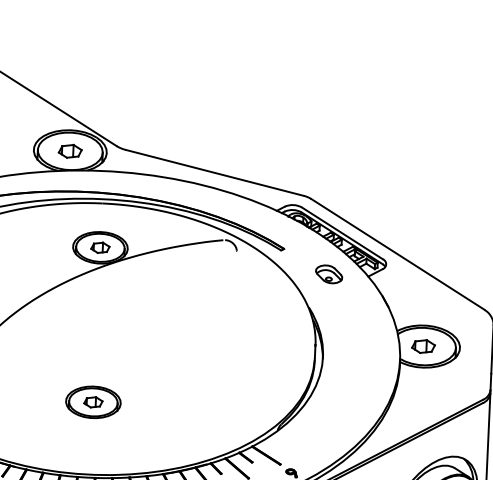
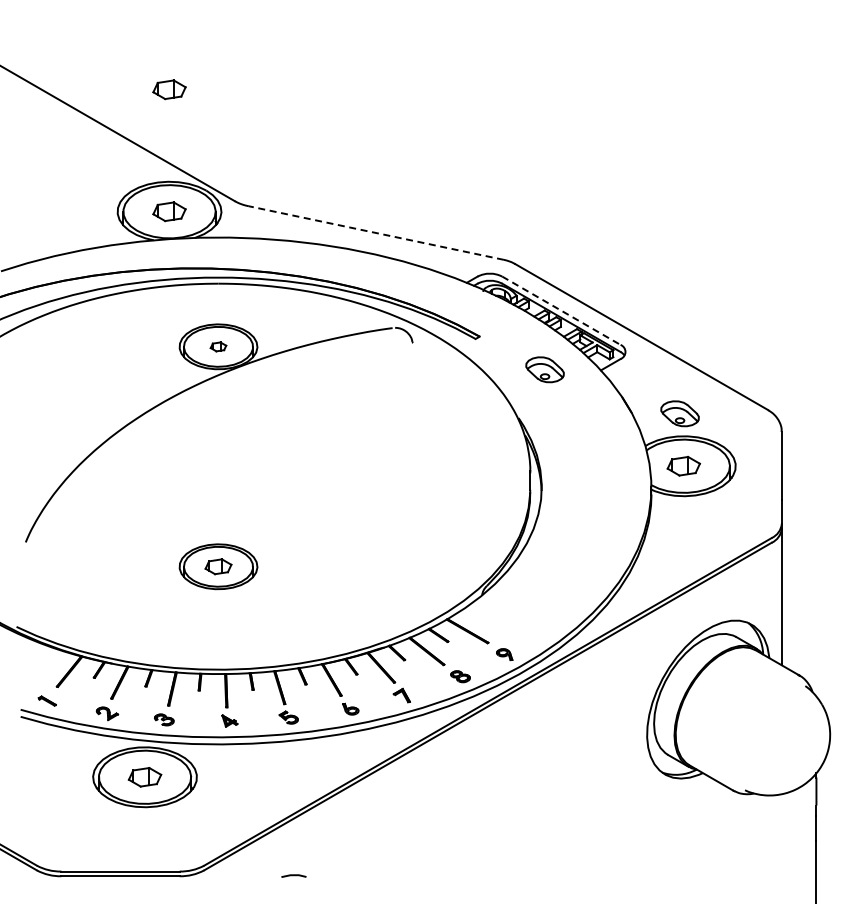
part: (74, 65) -> (169, 89), added
line: (214, 172) -> (375, 232), solid -> dashed
line: (342, 233) -> (561, 311), solid -> dashed
part: (100, 247) -> (218, 346), size x0.6
part: (422, 309) -> (679, 413), added

